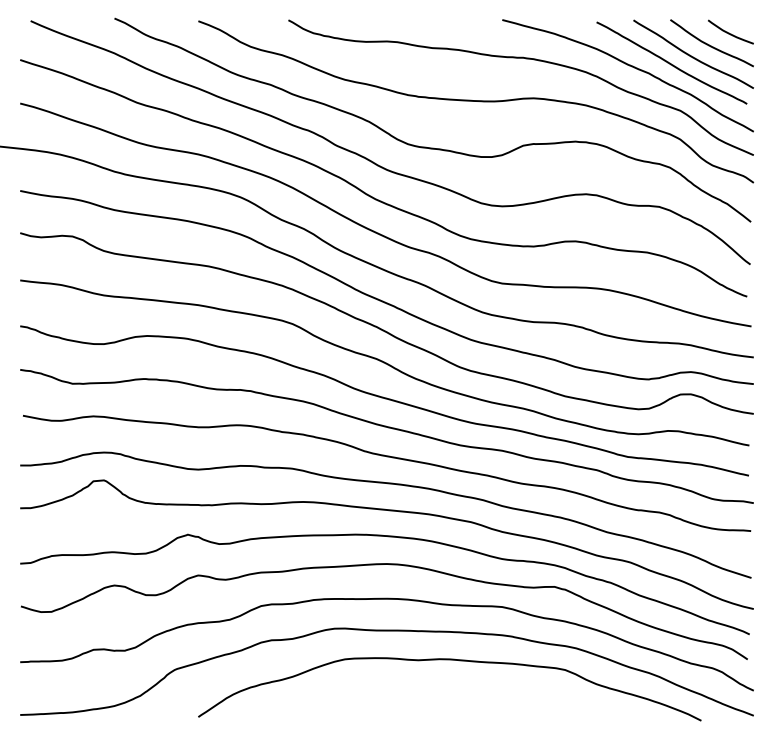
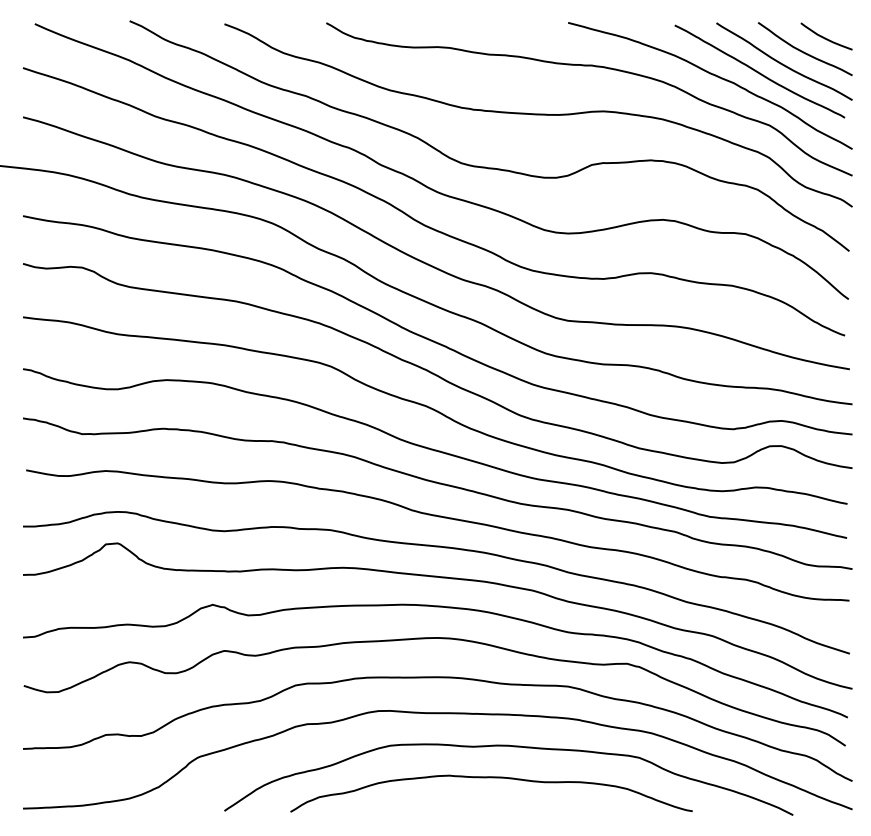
curve: (434, 688) -> (491, 778), added

